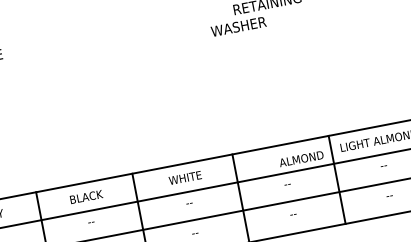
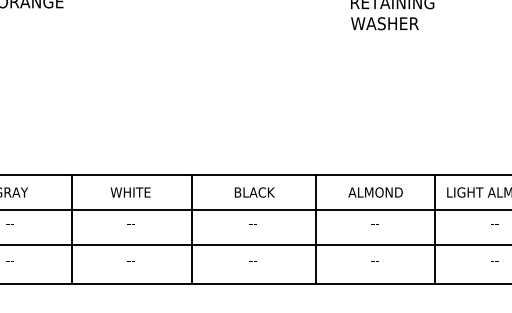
text: (238, 26) -> (384, 23), moved
text: (301, 158) -> (375, 192), moved
text: (185, 177) -> (254, 192), WHITE -> BLACK
text: (85, 197) -> (130, 192), BLACK -> WHITE

